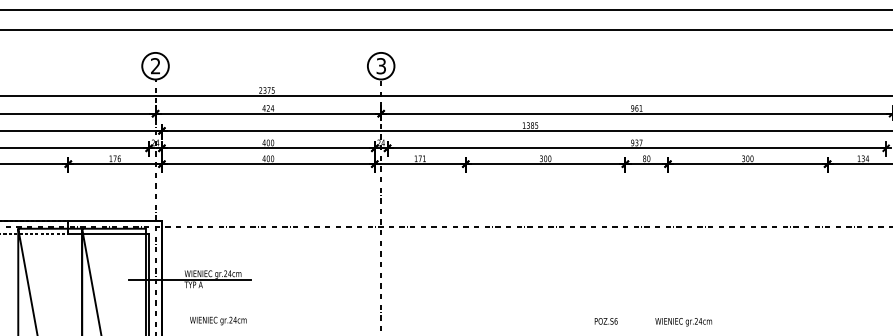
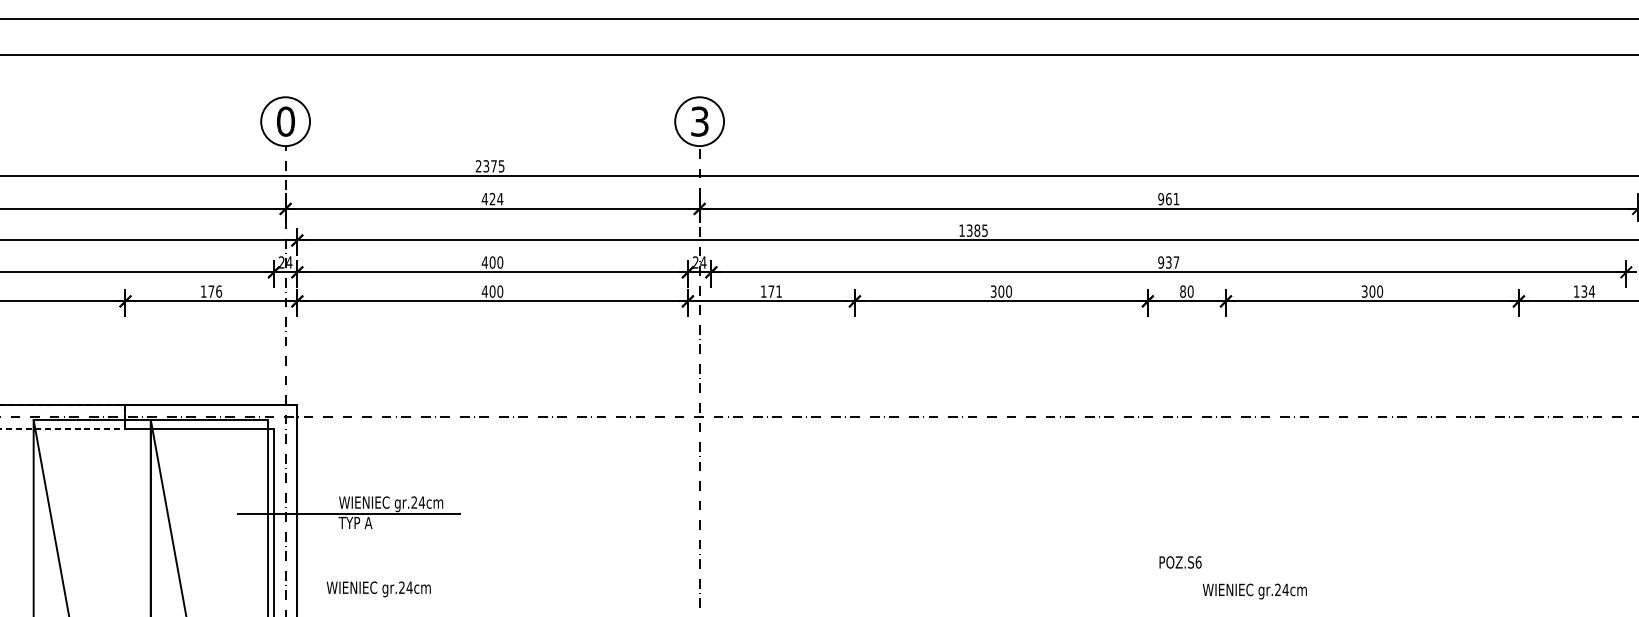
text: (155, 66) -> (285, 122), 2 -> 0
text: (218, 320) -> (379, 588), moved
text: (605, 321) -> (1179, 562), moved

